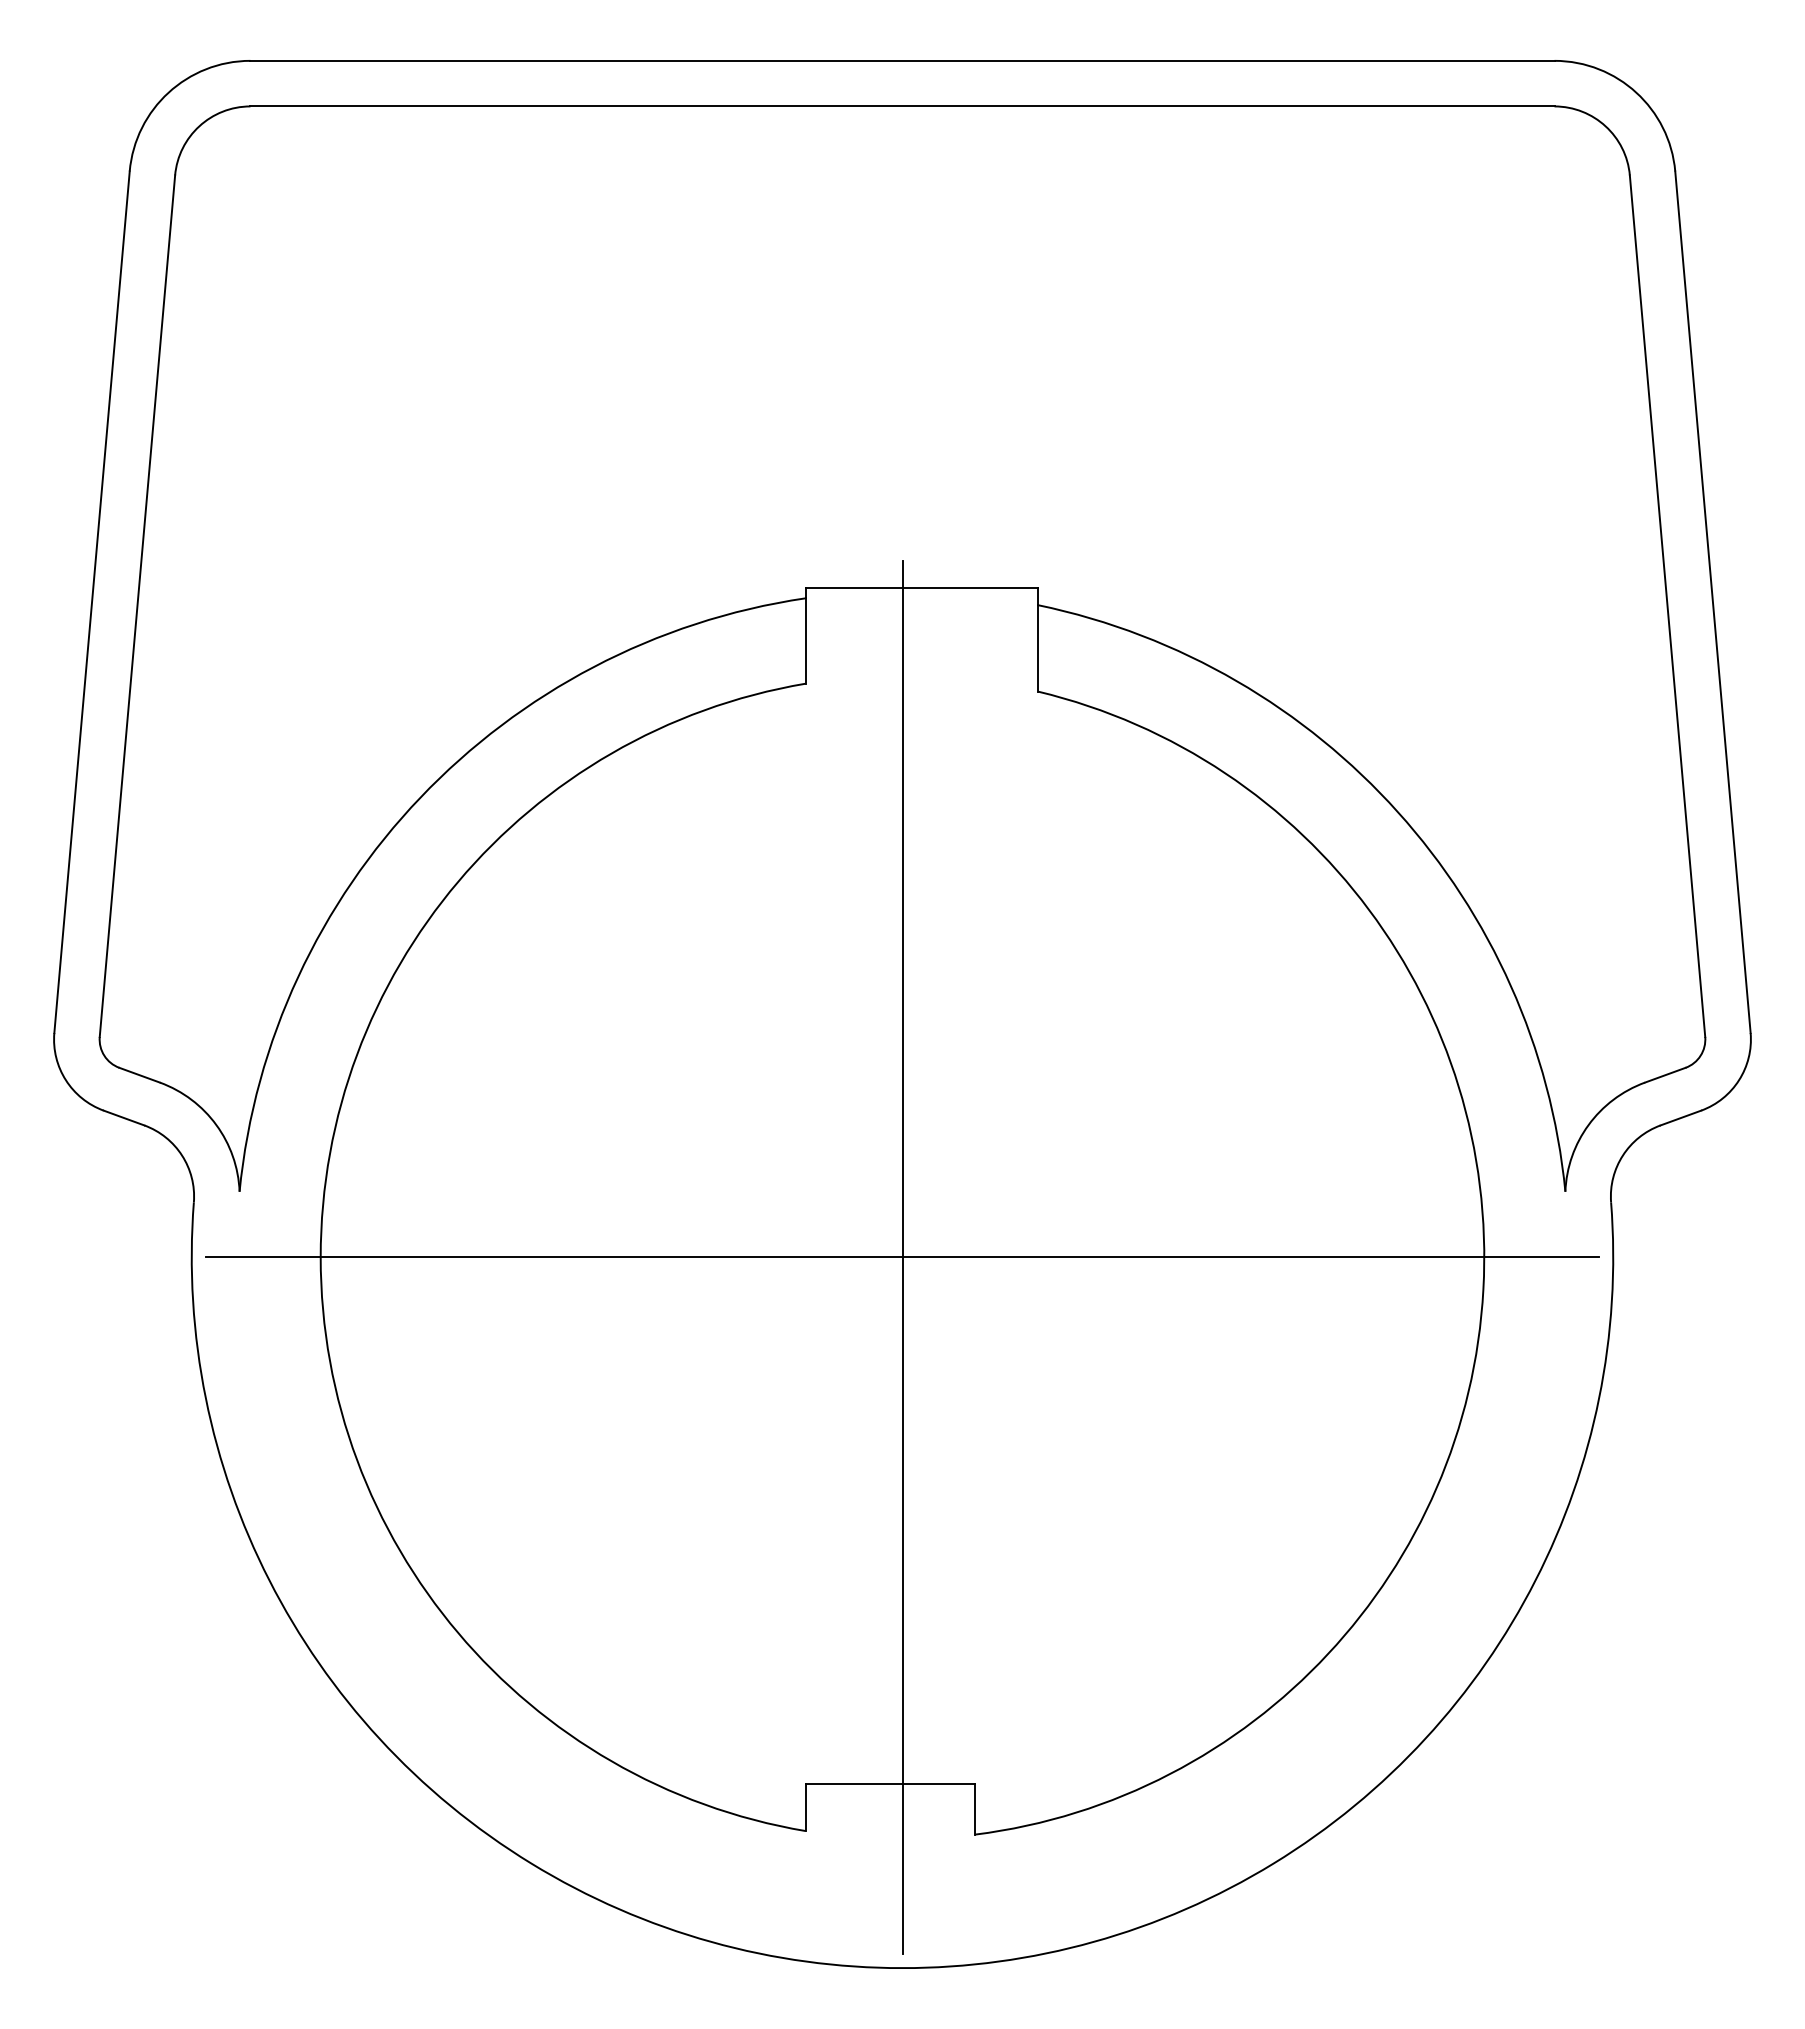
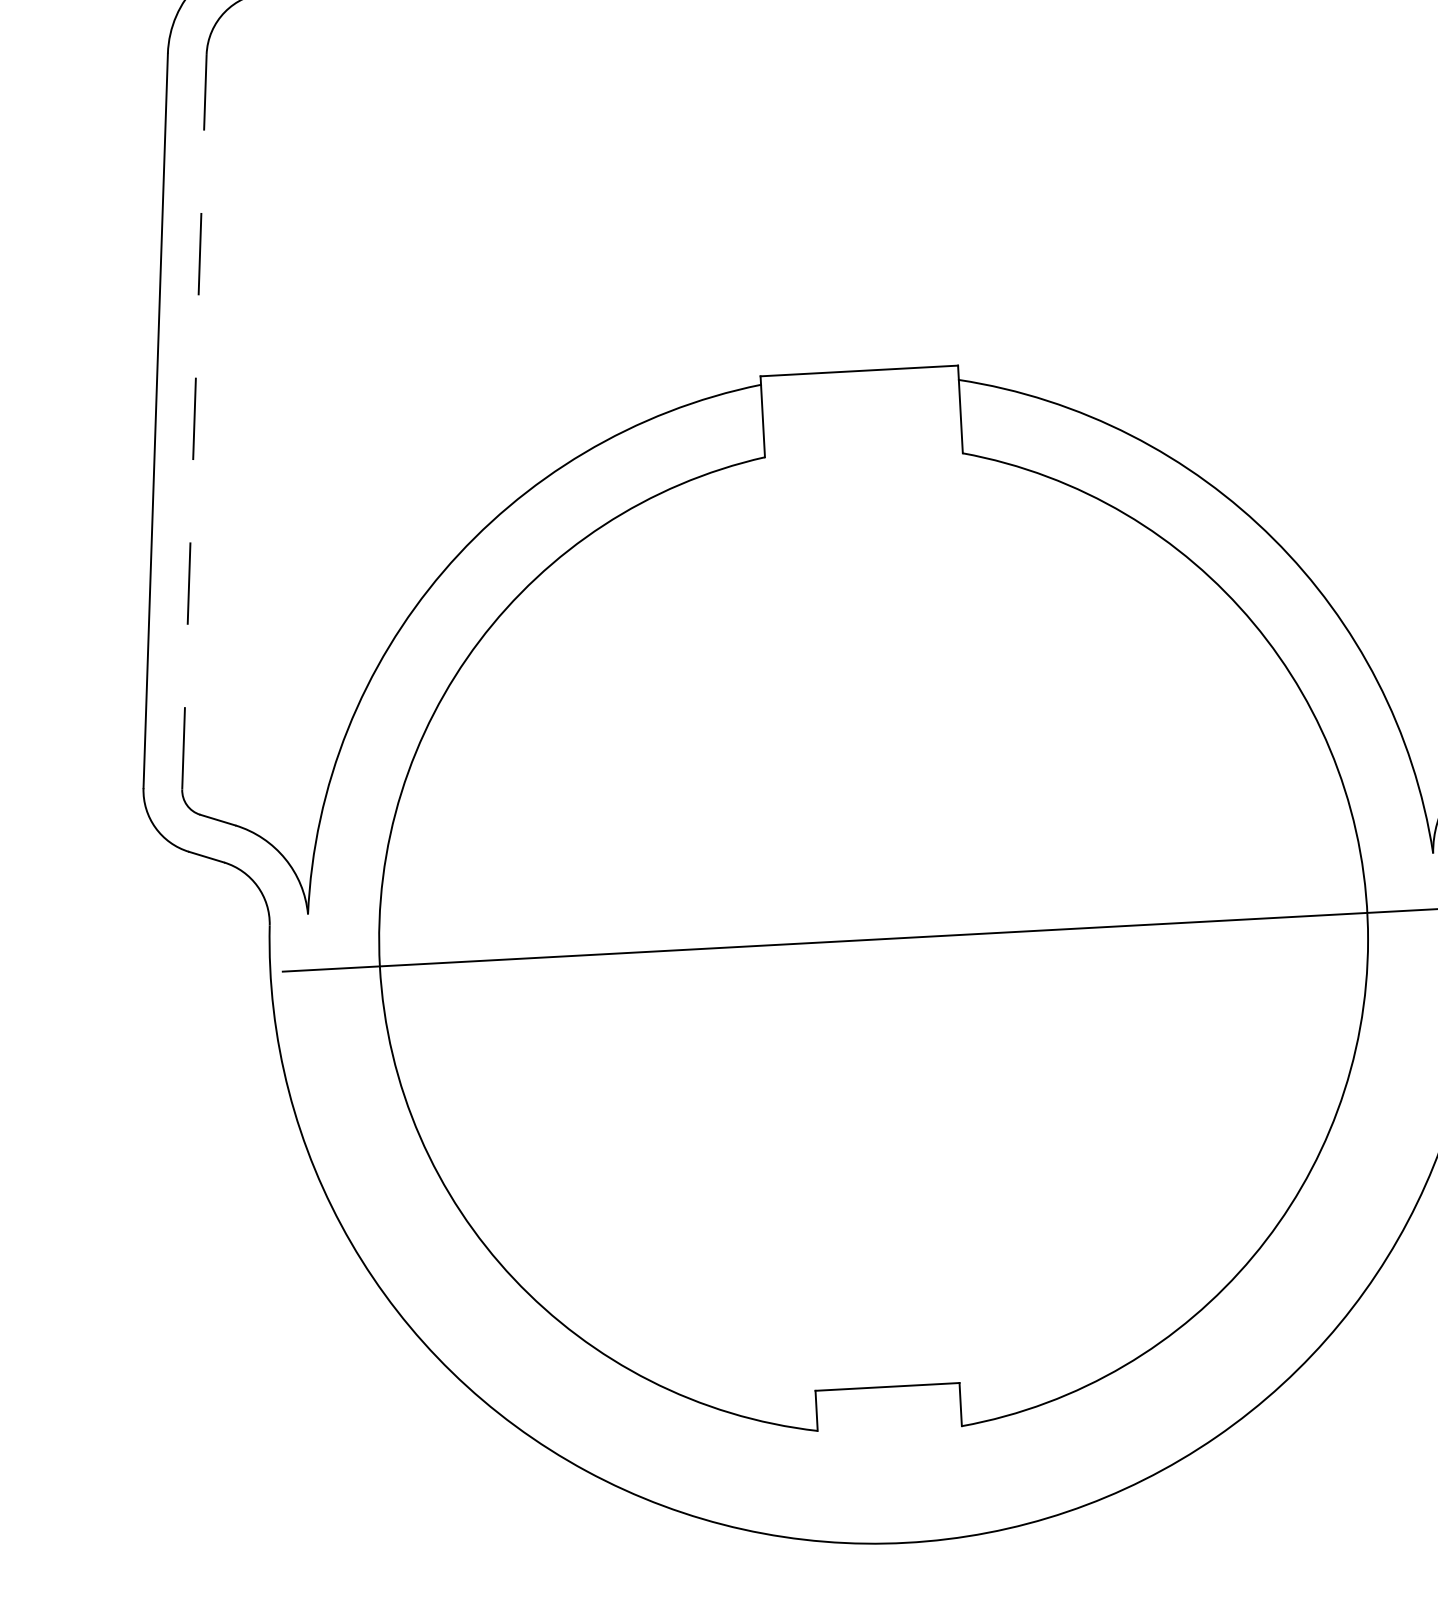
line: (137, 605) -> (194, 421), solid -> dashed
line: (902, 1257) -> (873, 939), removed

